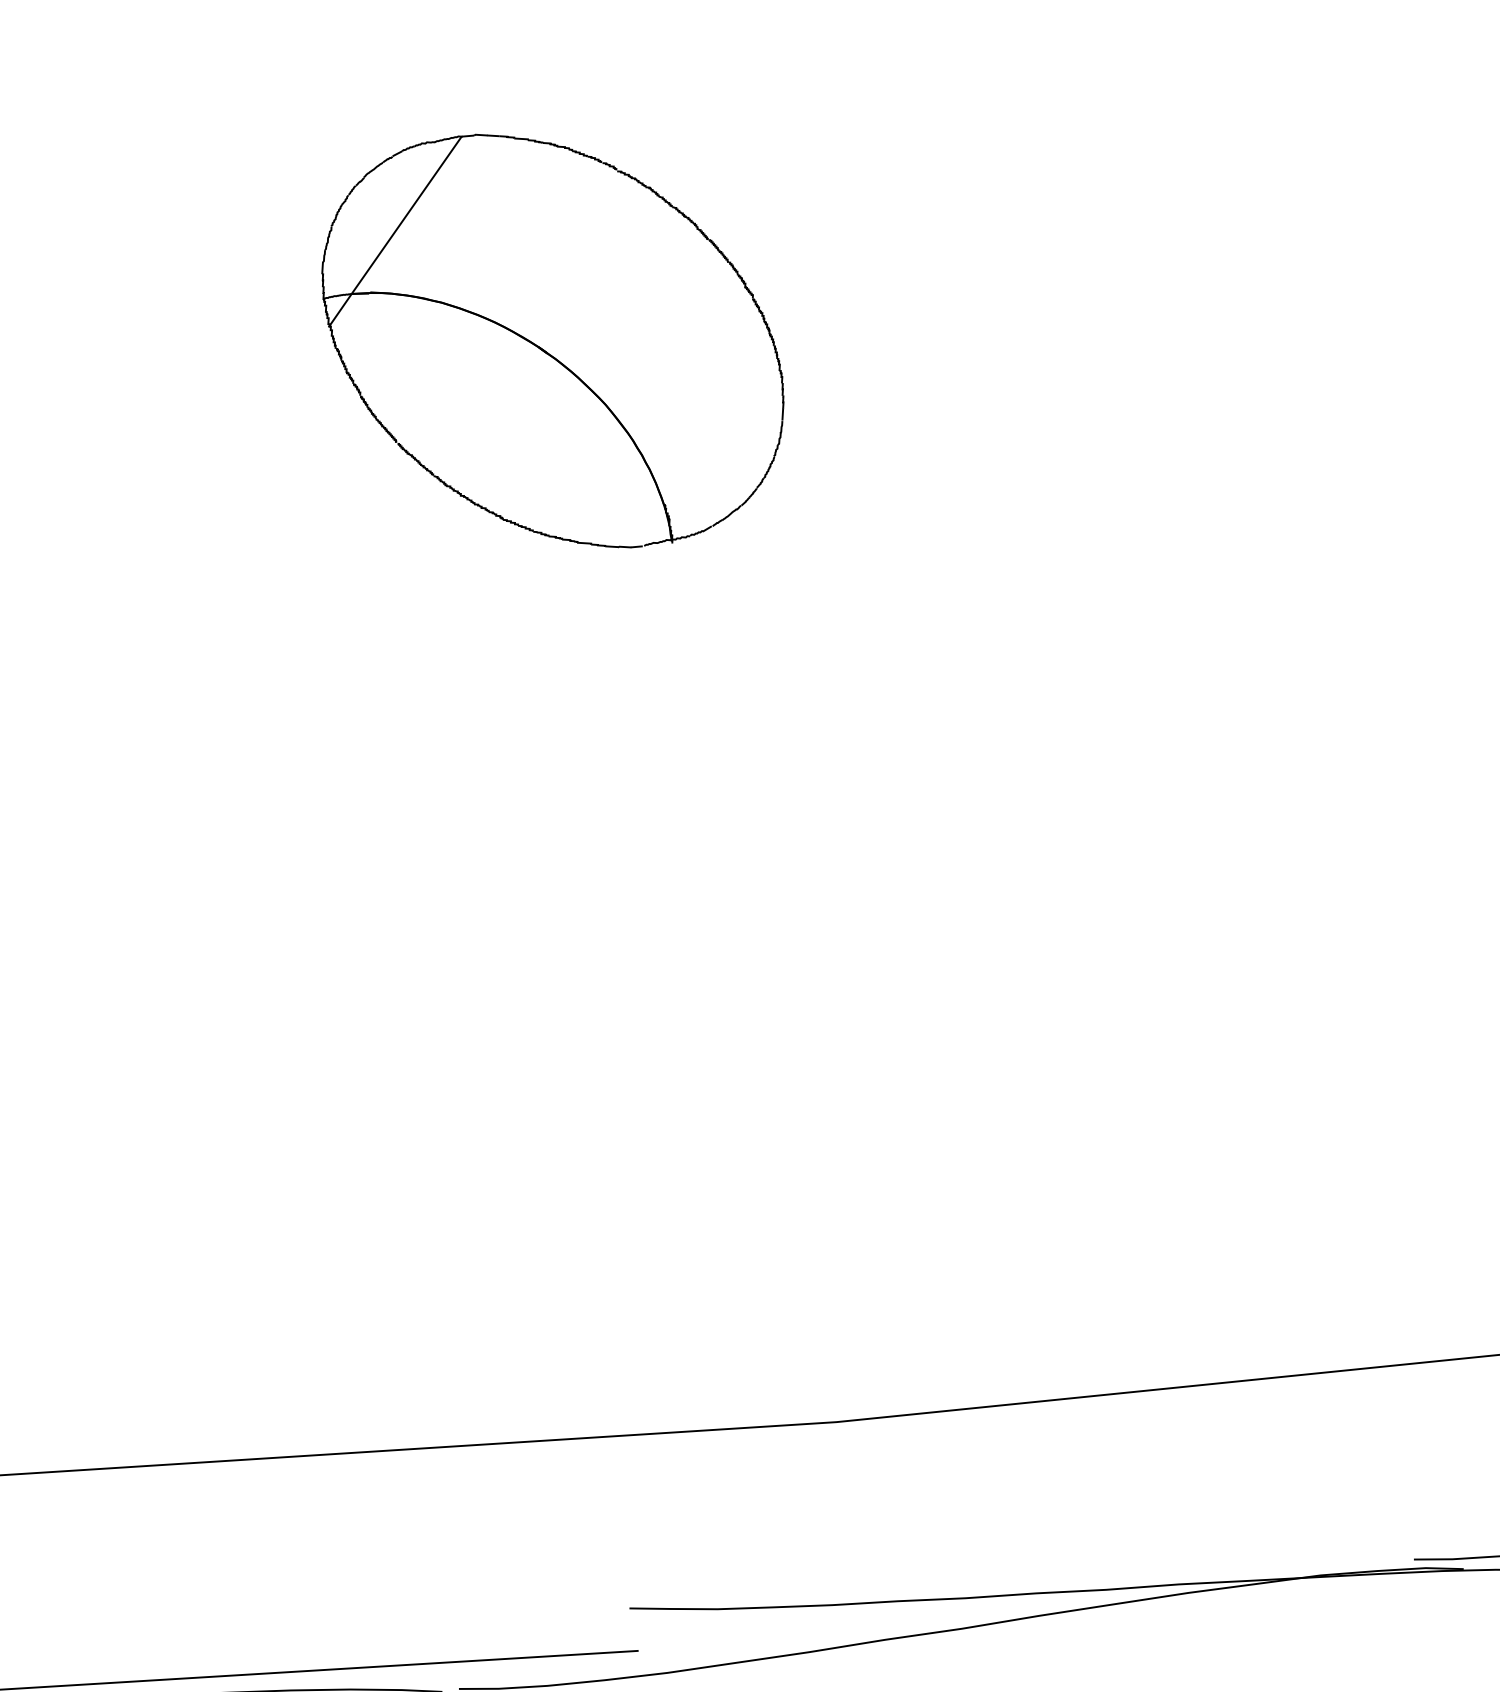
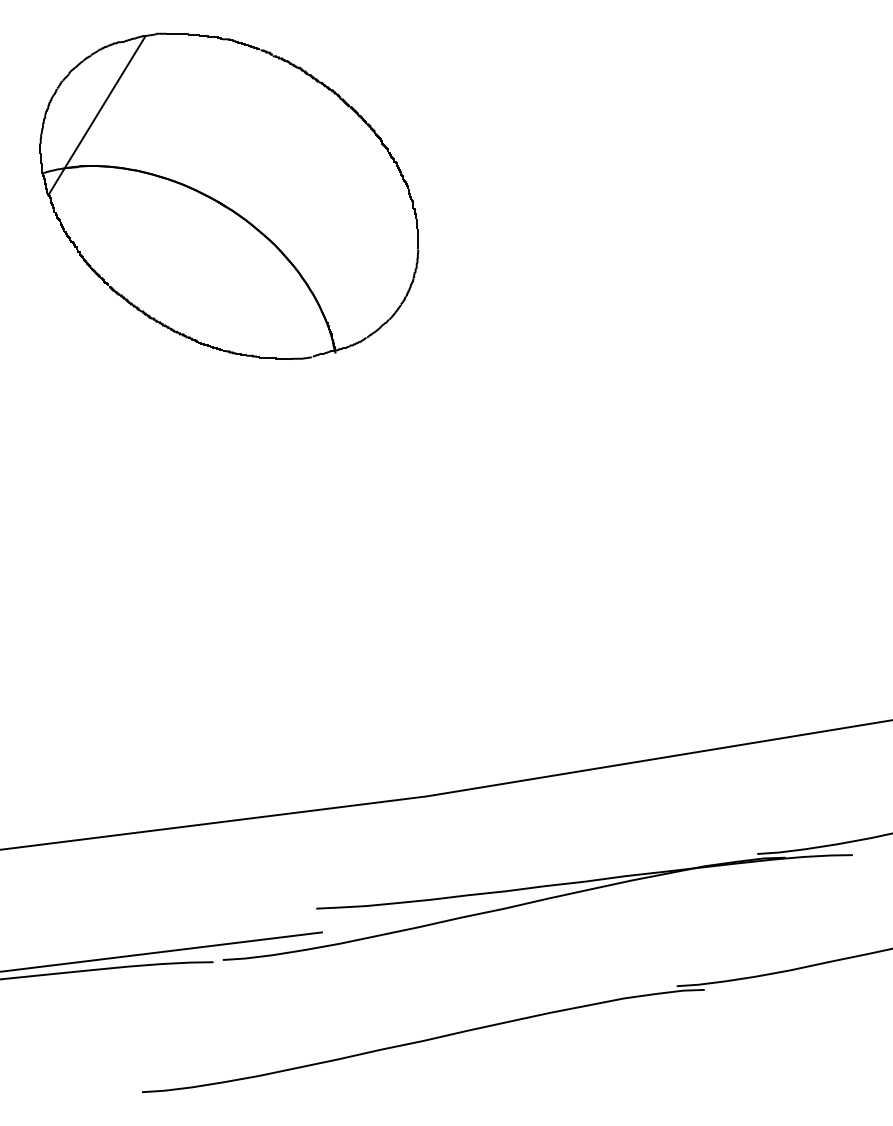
part: (553, 339) -> (229, 195), size x1.43

